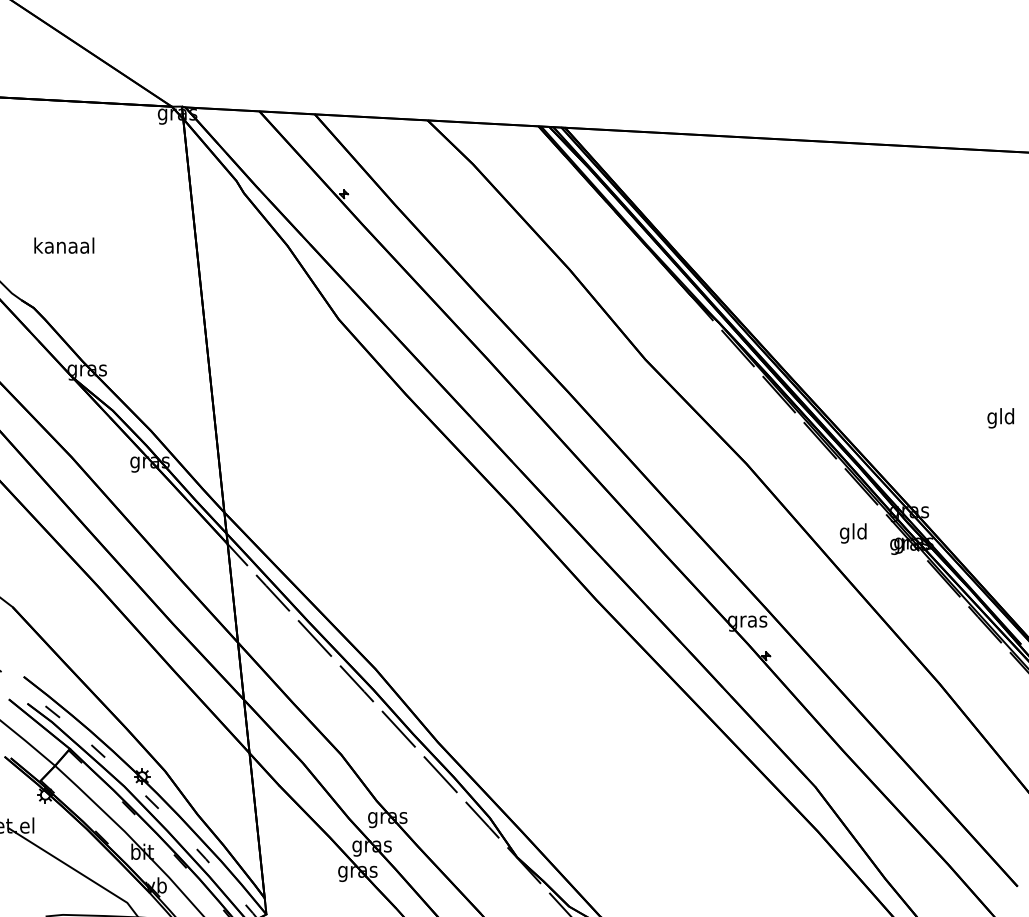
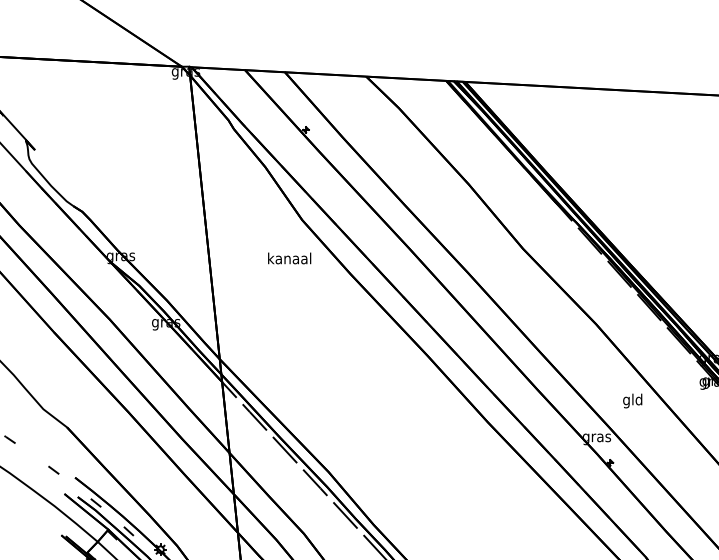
text: (64, 245) -> (289, 258), moved
text: (853, 533) -> (632, 401), moved

